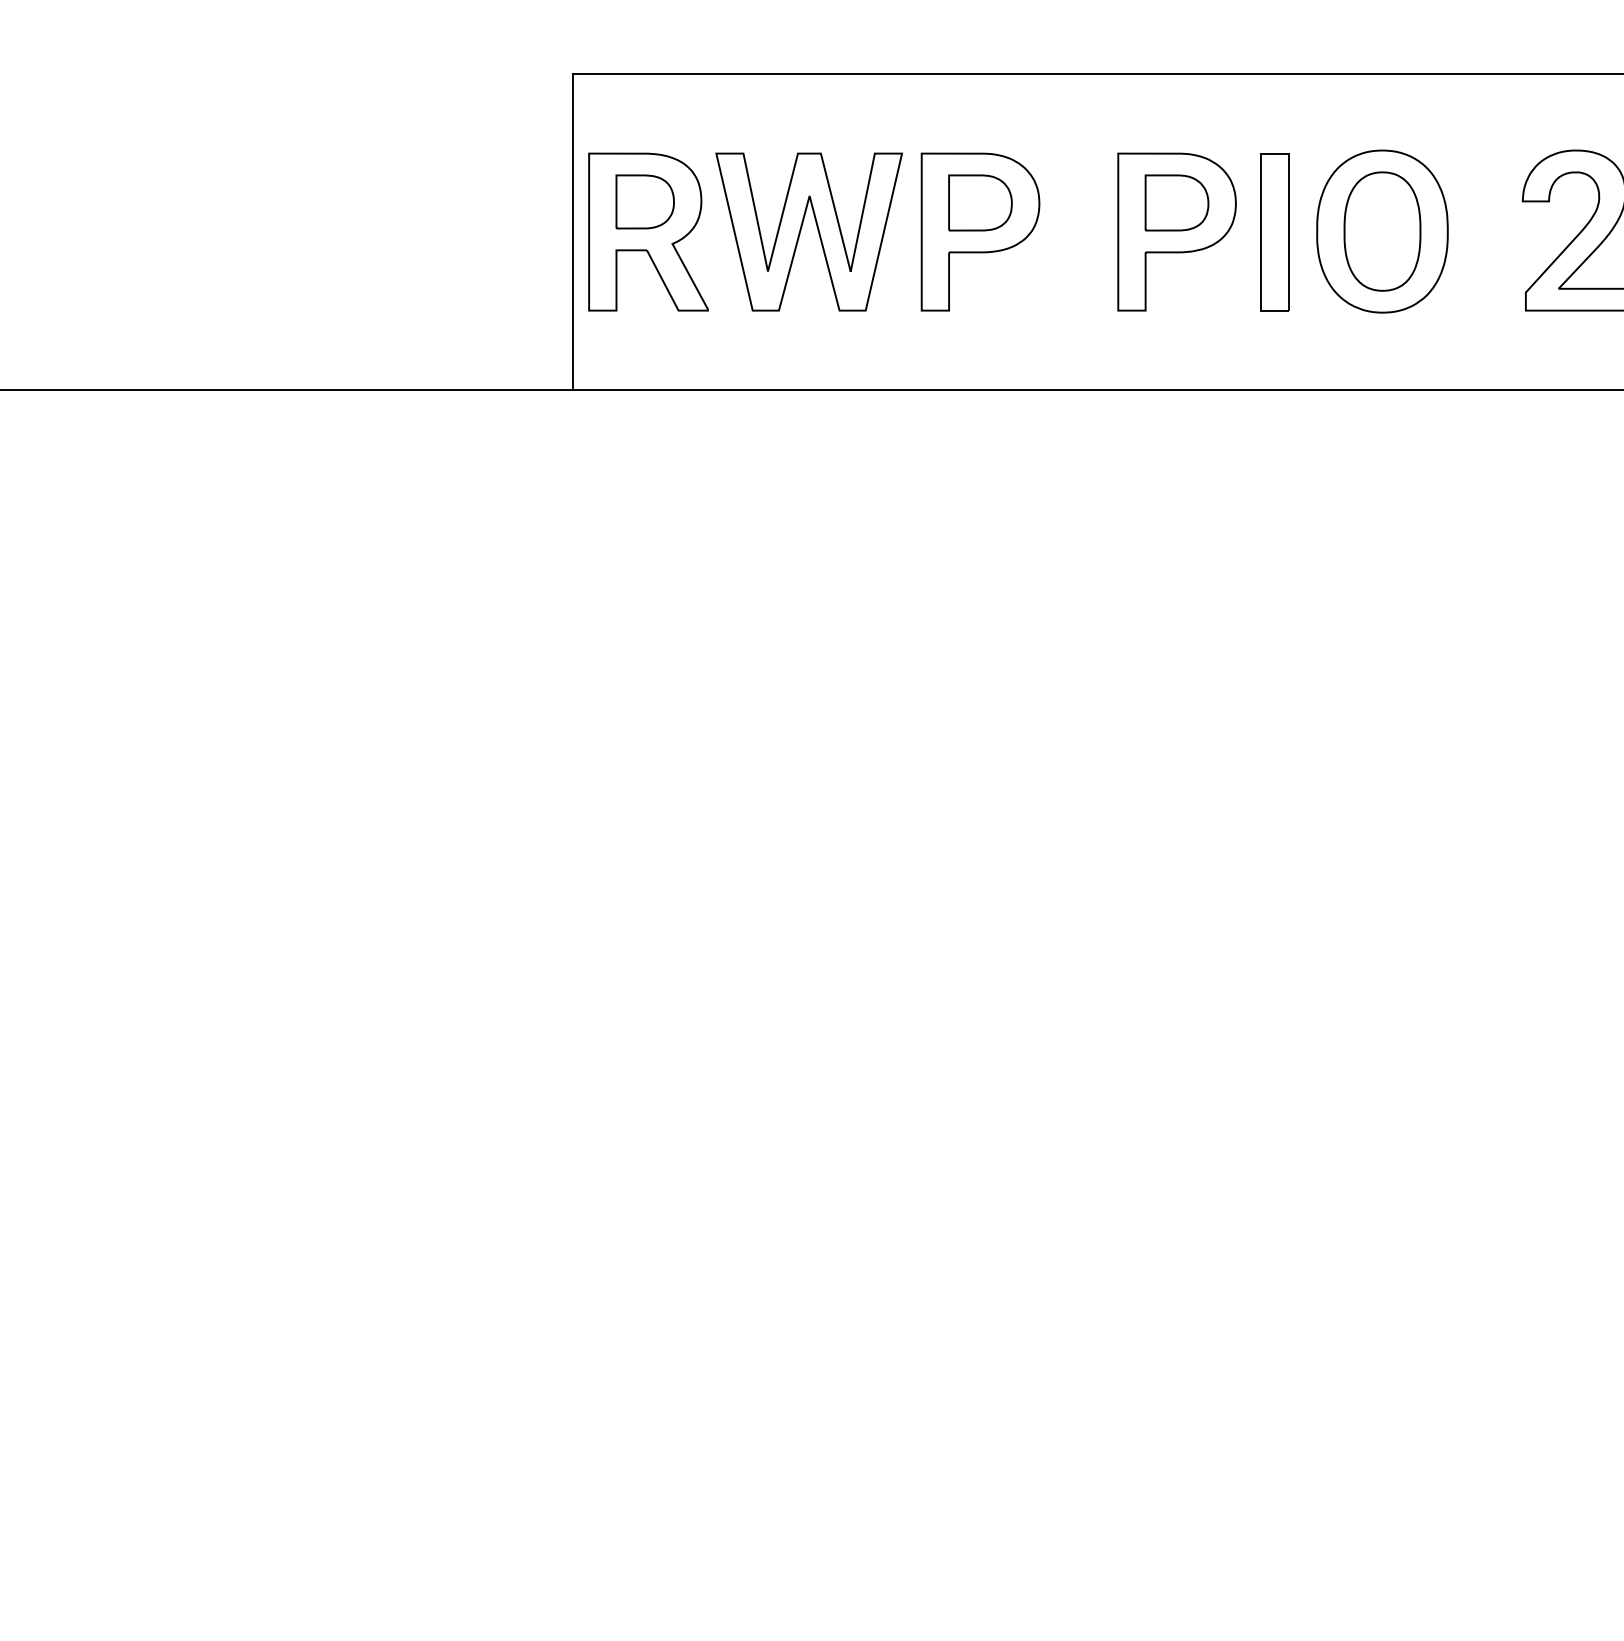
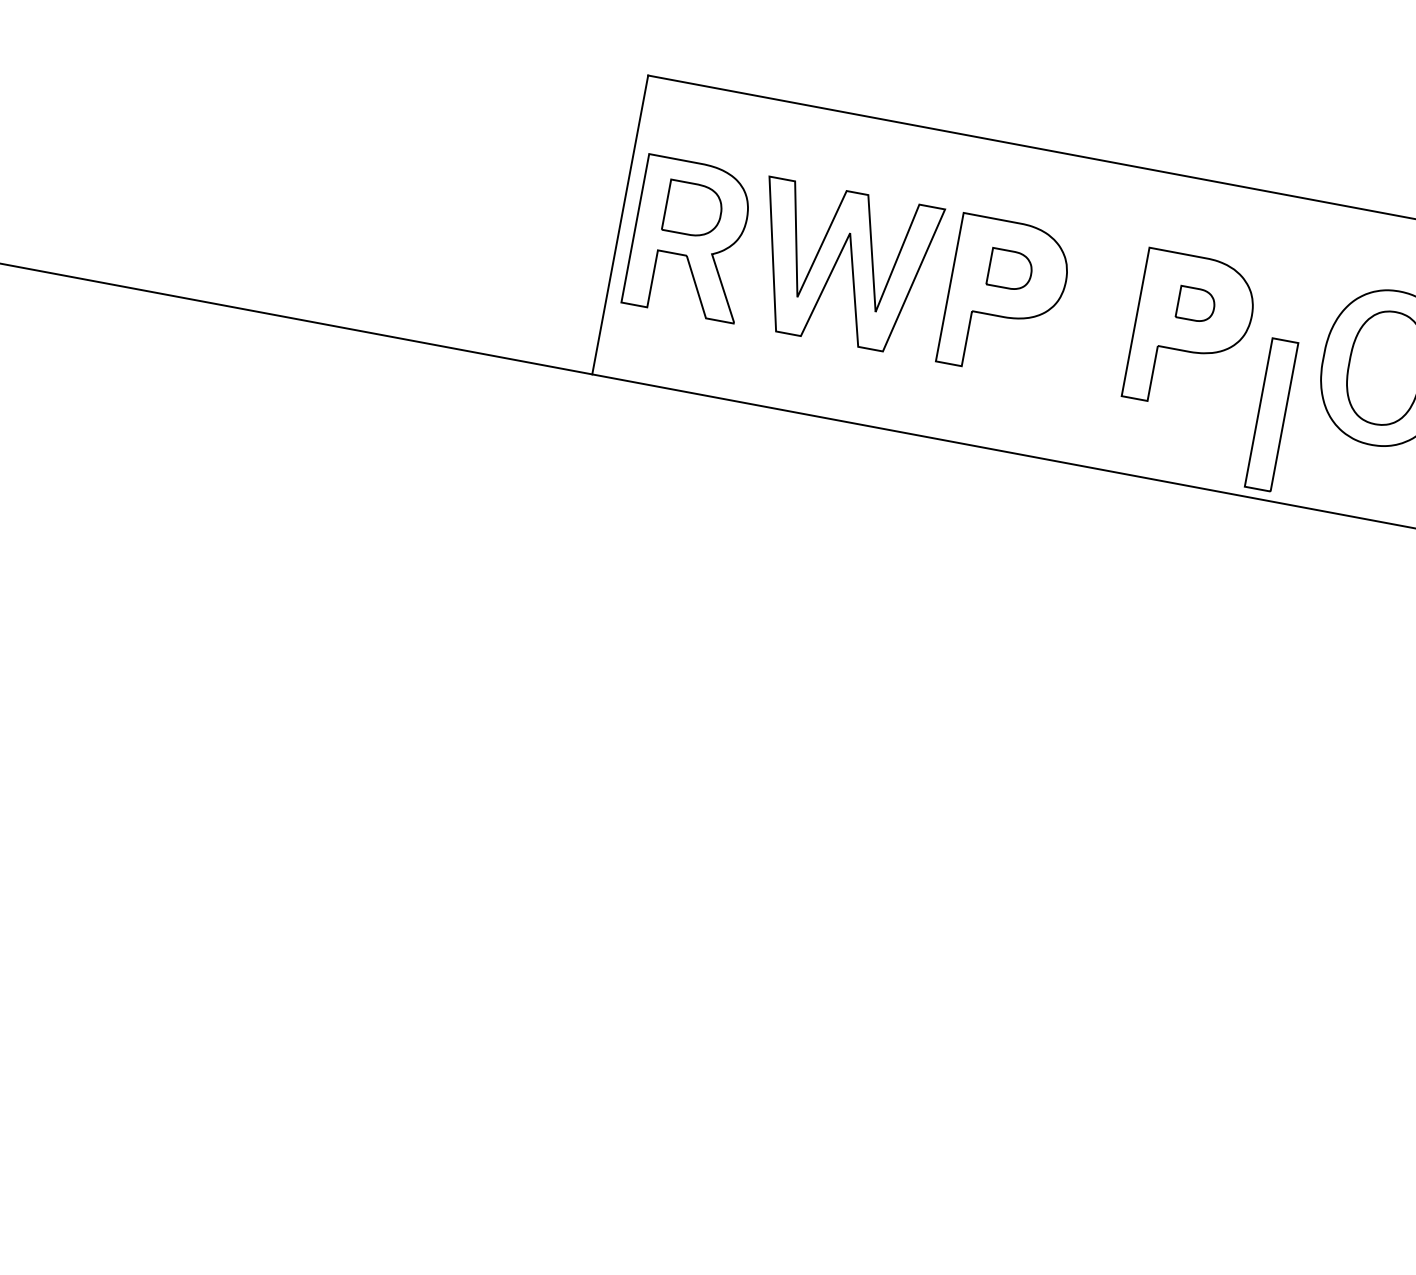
part: (980, 202) -> (1010, 269), size x0.7
part: (1176, 202) -> (1195, 304), size x0.6
part: (1274, 232) -> (1271, 415), moved

